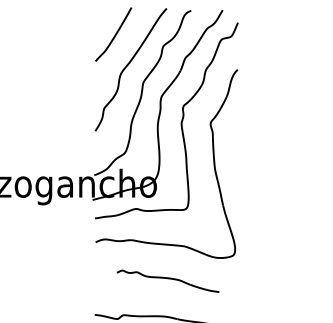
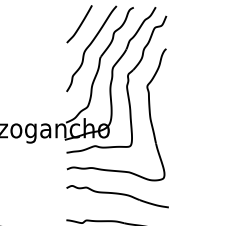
part: (167, 280) -> (117, 196), size x1.43

